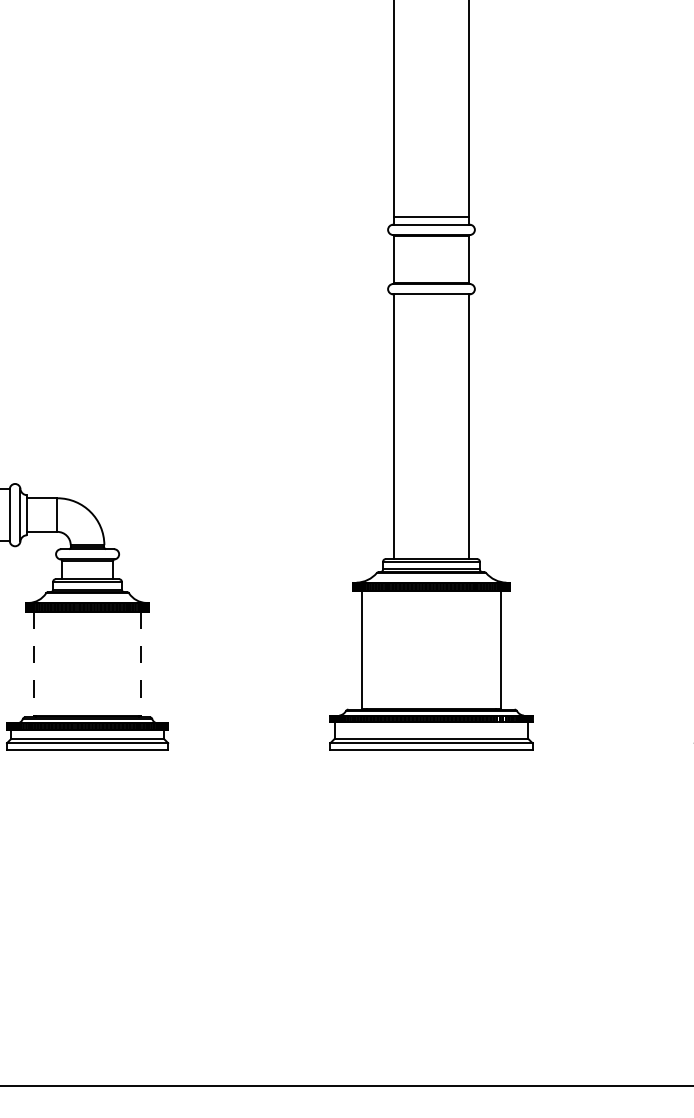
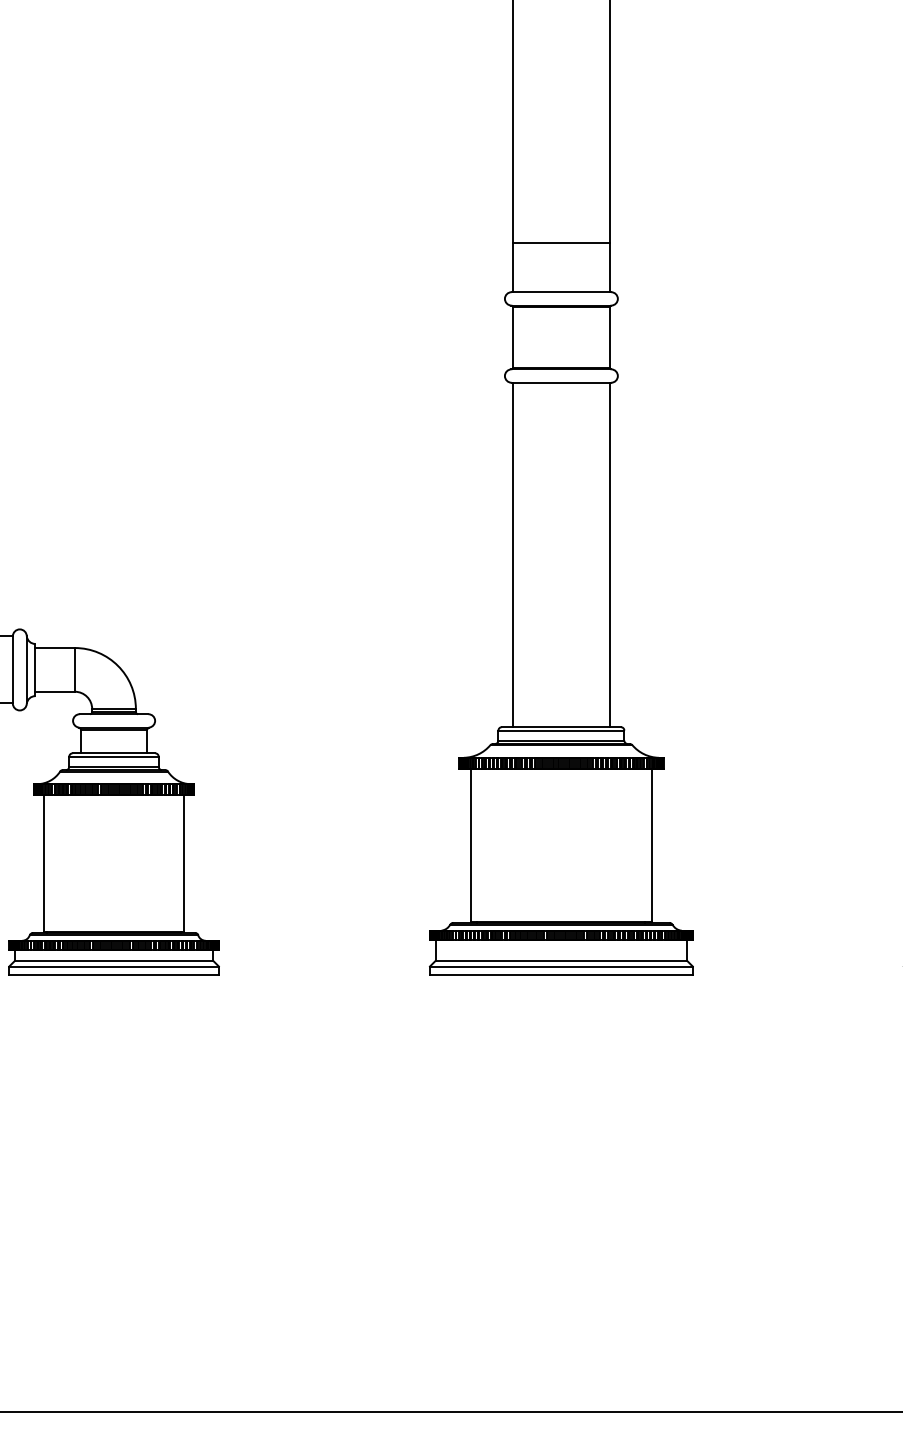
line: (431, 217) -> (561, 243), moved
line: (34, 664) -> (44, 864), dashed -> solid
line: (140, 664) -> (183, 864), dashed -> solid

